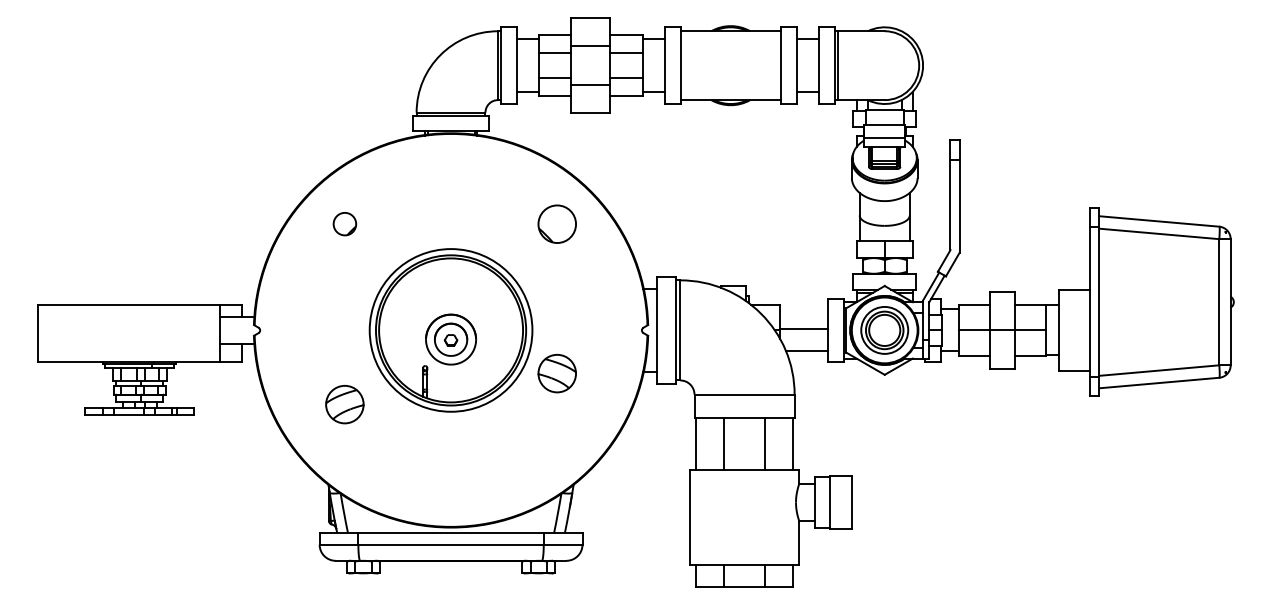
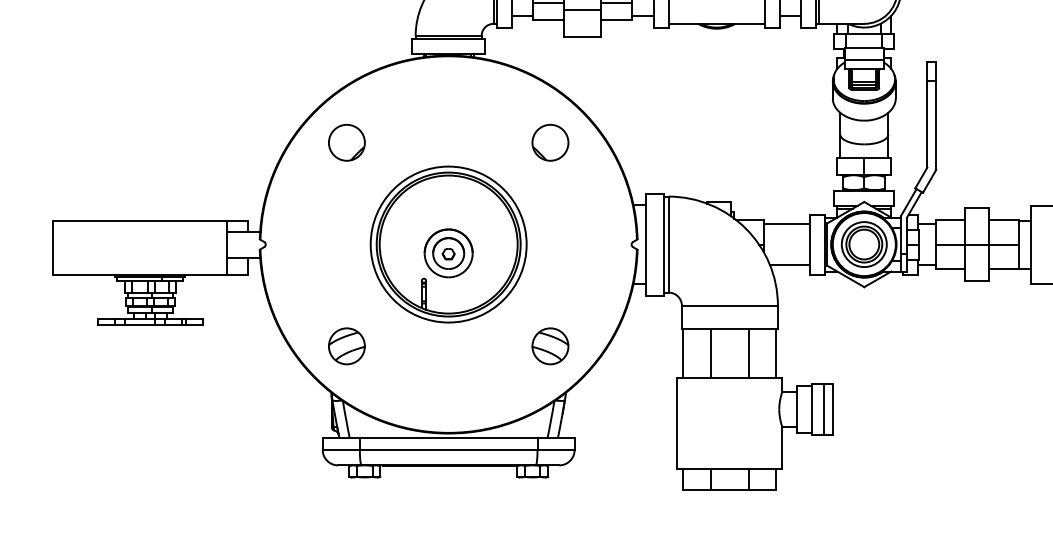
part: (344, 223) -> (346, 142), size x1.67
line: (803, 329) -> (786, 224), moved
part: (556, 373) -> (549, 346), moved
part: (344, 404) -> (346, 346), moved
line: (842, 502) -> (823, 409), added

